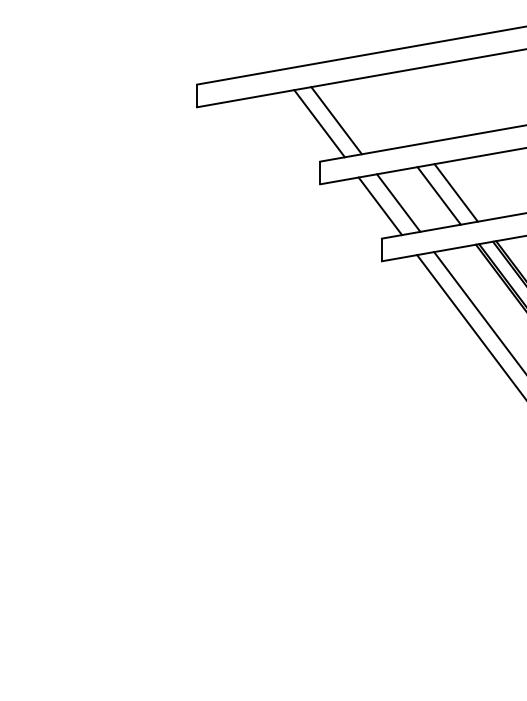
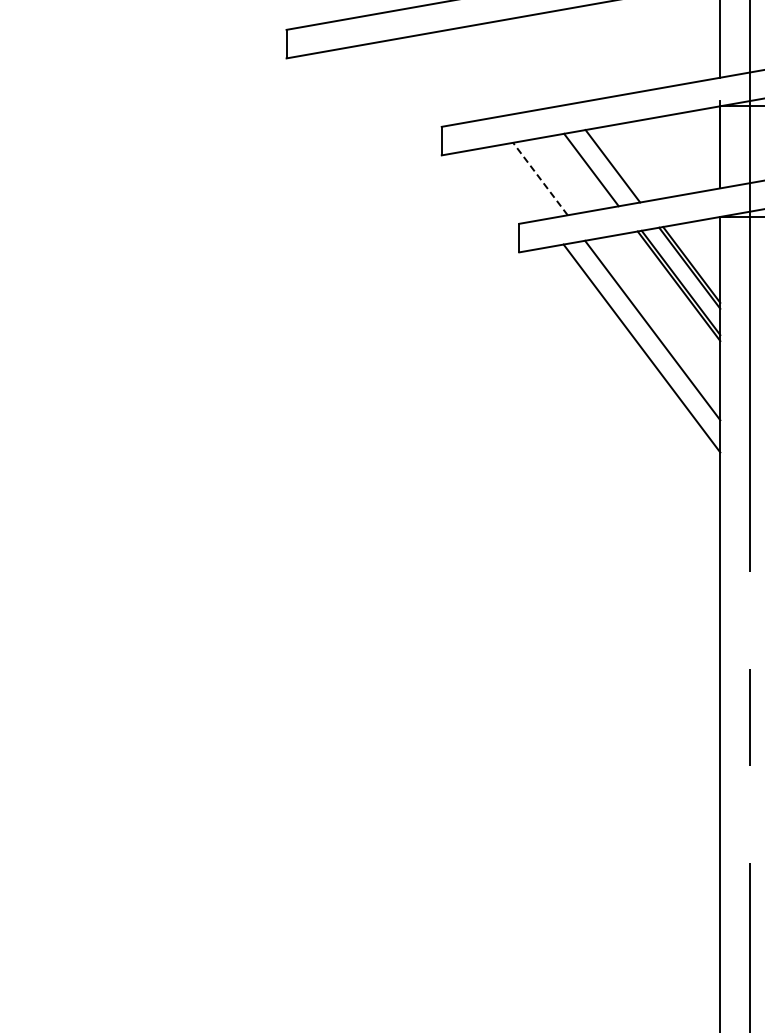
line: (336, 120) -> (462, 75), removed
line: (319, 123) -> (440, 78), removed
line: (398, 202) -> (540, 178), solid -> dashed
line: (380, 205) -> (517, 182), removed

